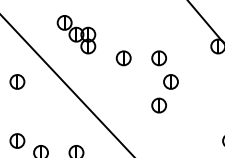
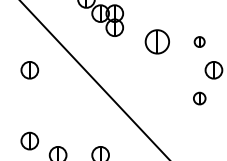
part: (123, 58) -> (156, 42), size x1.4
part: (158, 58) -> (198, 42), size x0.6
part: (158, 105) -> (198, 98), size x0.7

